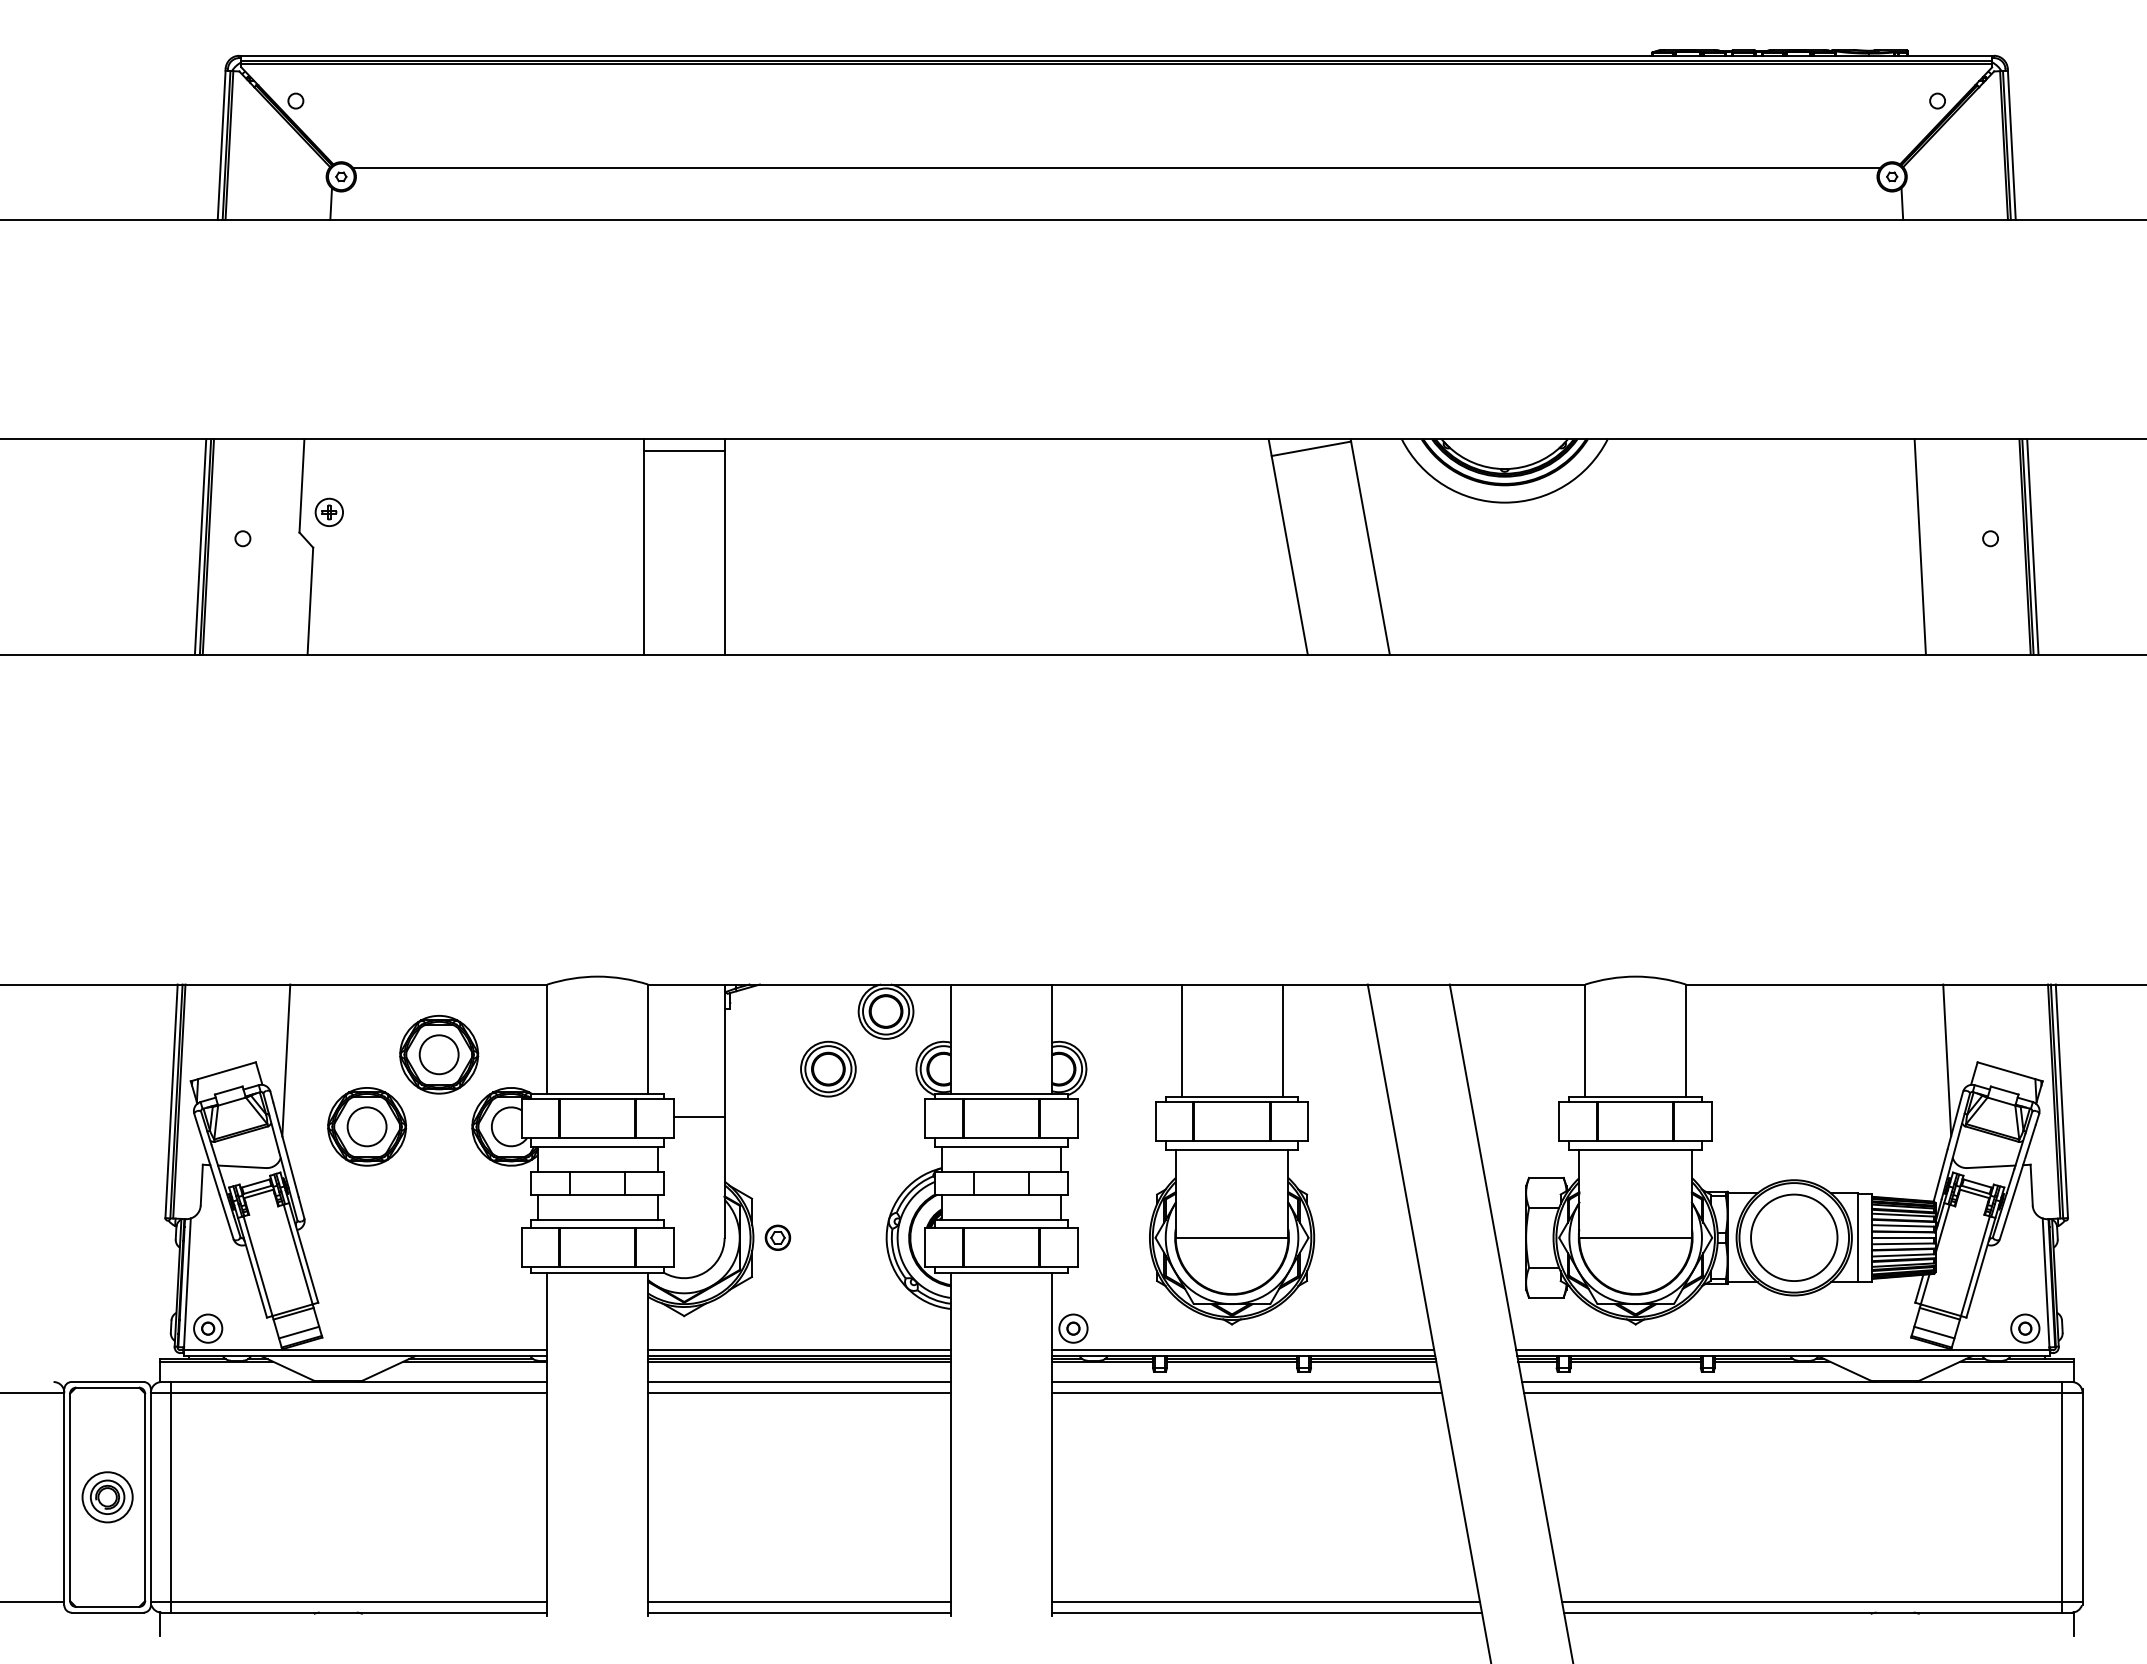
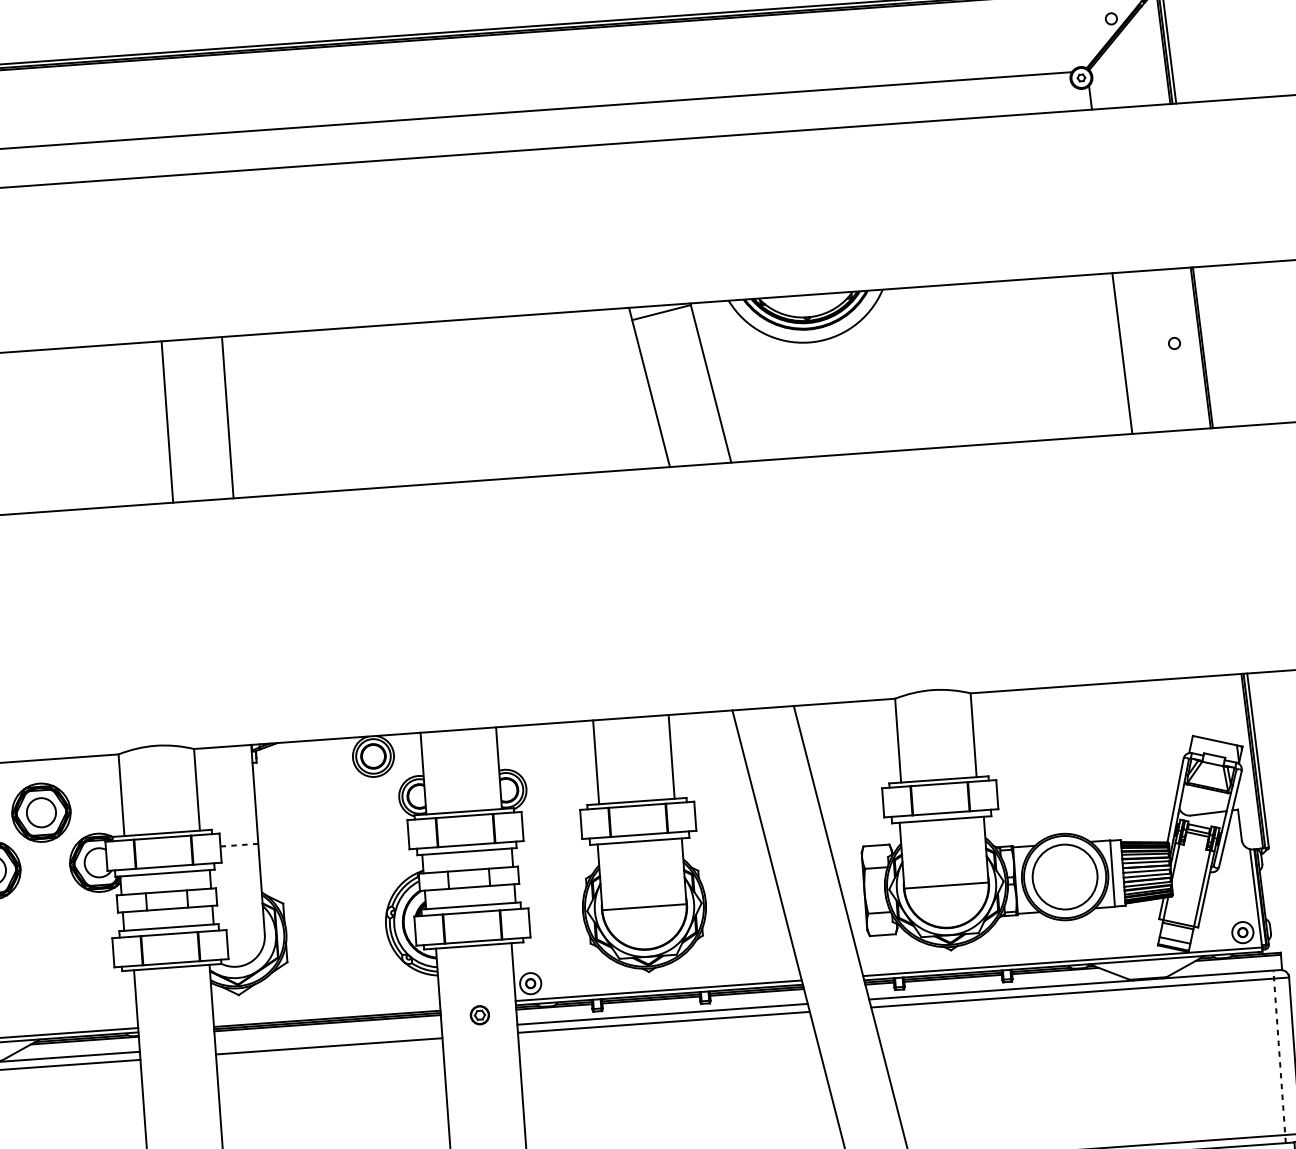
line: (683, 450) -> (191, 347), removed
line: (2032, 547) -> (1206, 347), removed
line: (1947, 1060) -> (1170, 736), removed
part: (828, 1068) -> (333, 802), removed
line: (698, 1116) -> (238, 845), solid -> dashed
part: (777, 1237) -> (479, 1015), moved
line: (799, 1350) -> (326, 1014), removed
line: (799, 1382) -> (328, 1038), removed
line: (2062, 1496) -> (1279, 1056), solid -> dashed

